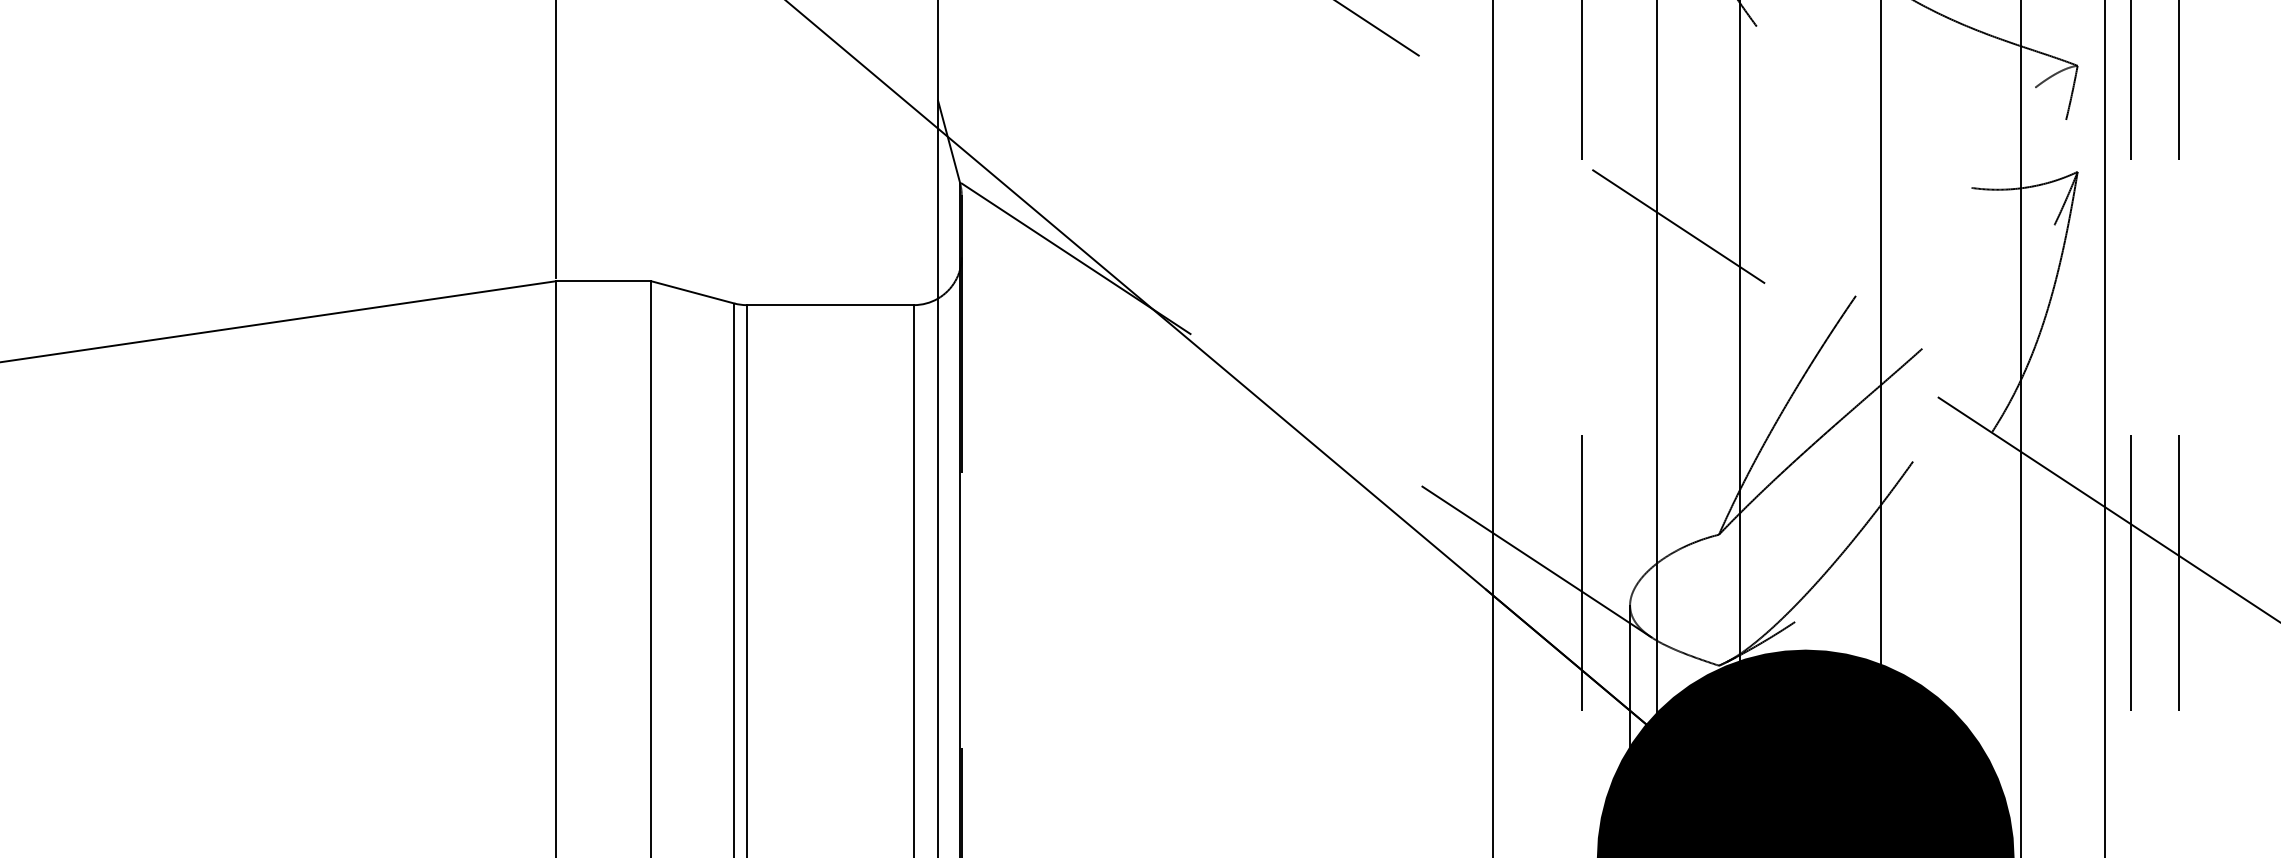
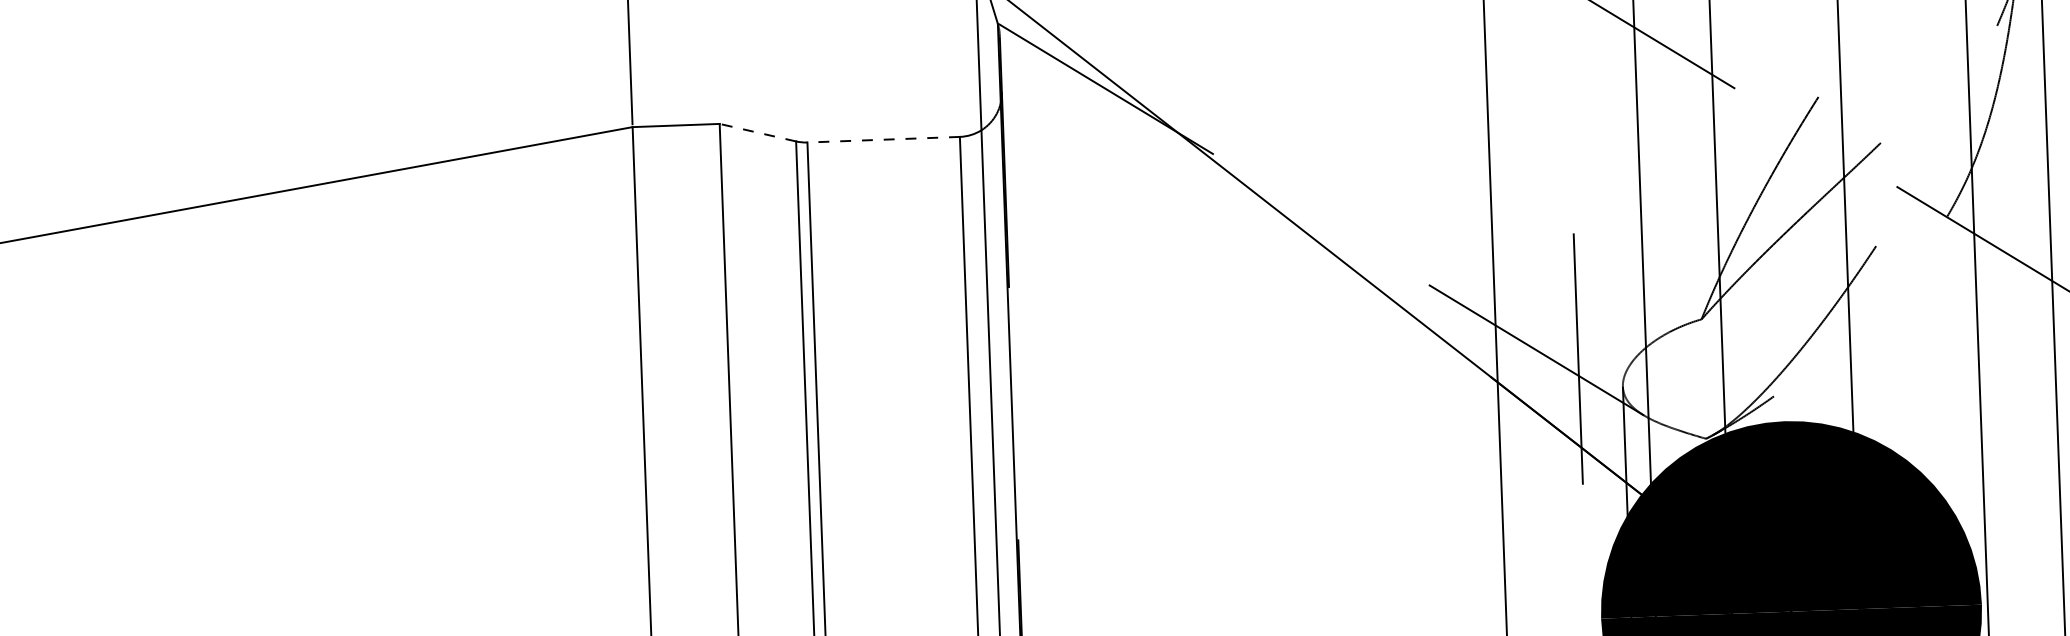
line: (692, 292) -> (757, 132), solid -> dashed
line: (830, 305) -> (883, 140), solid -> dashed

